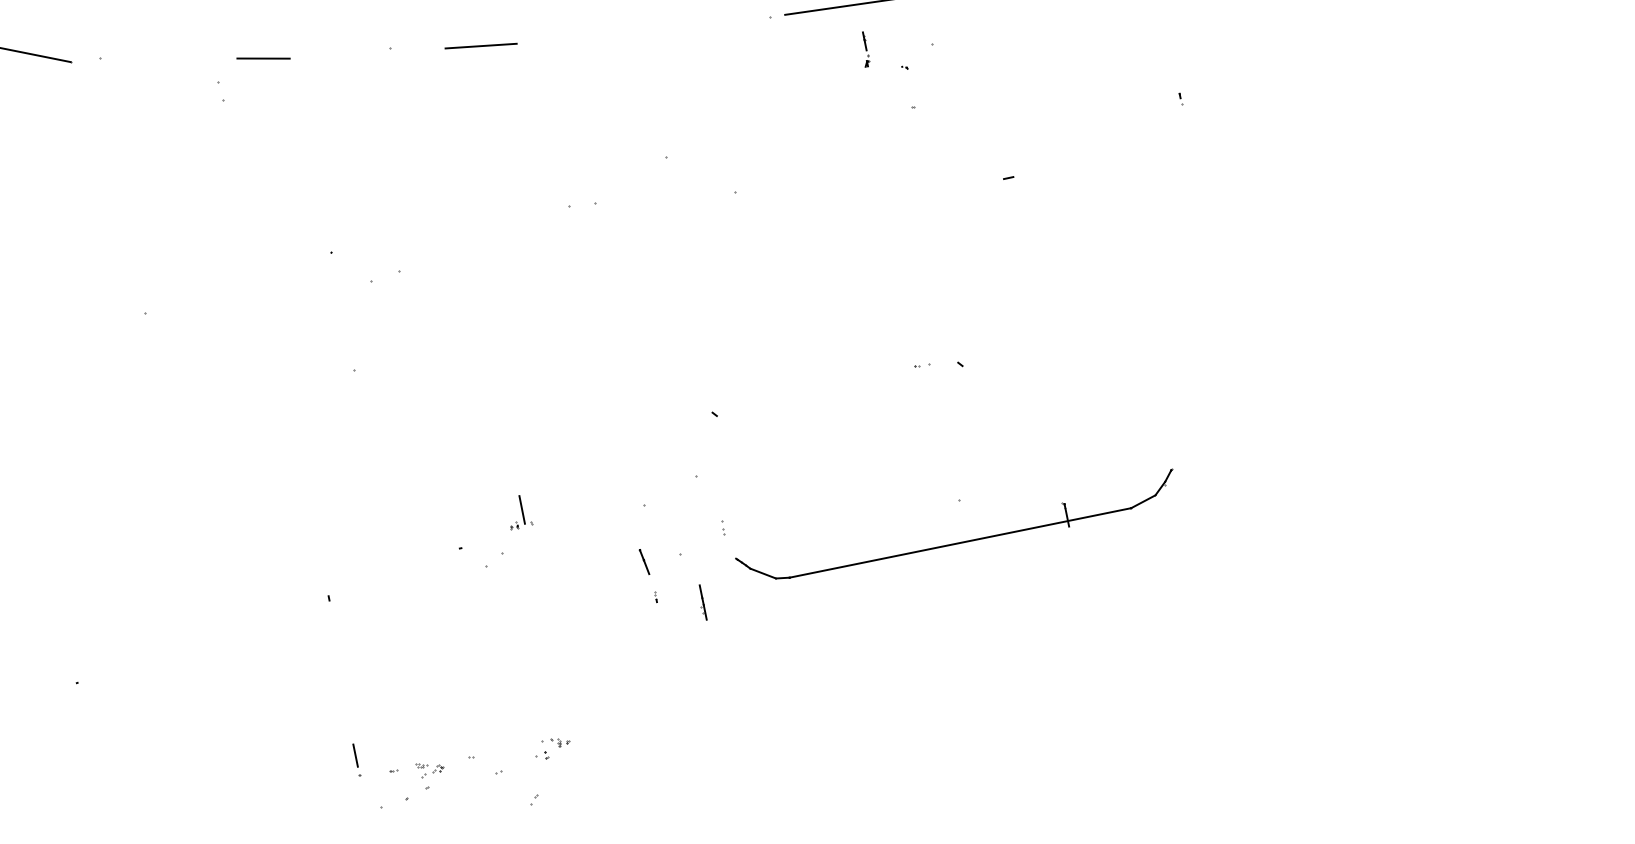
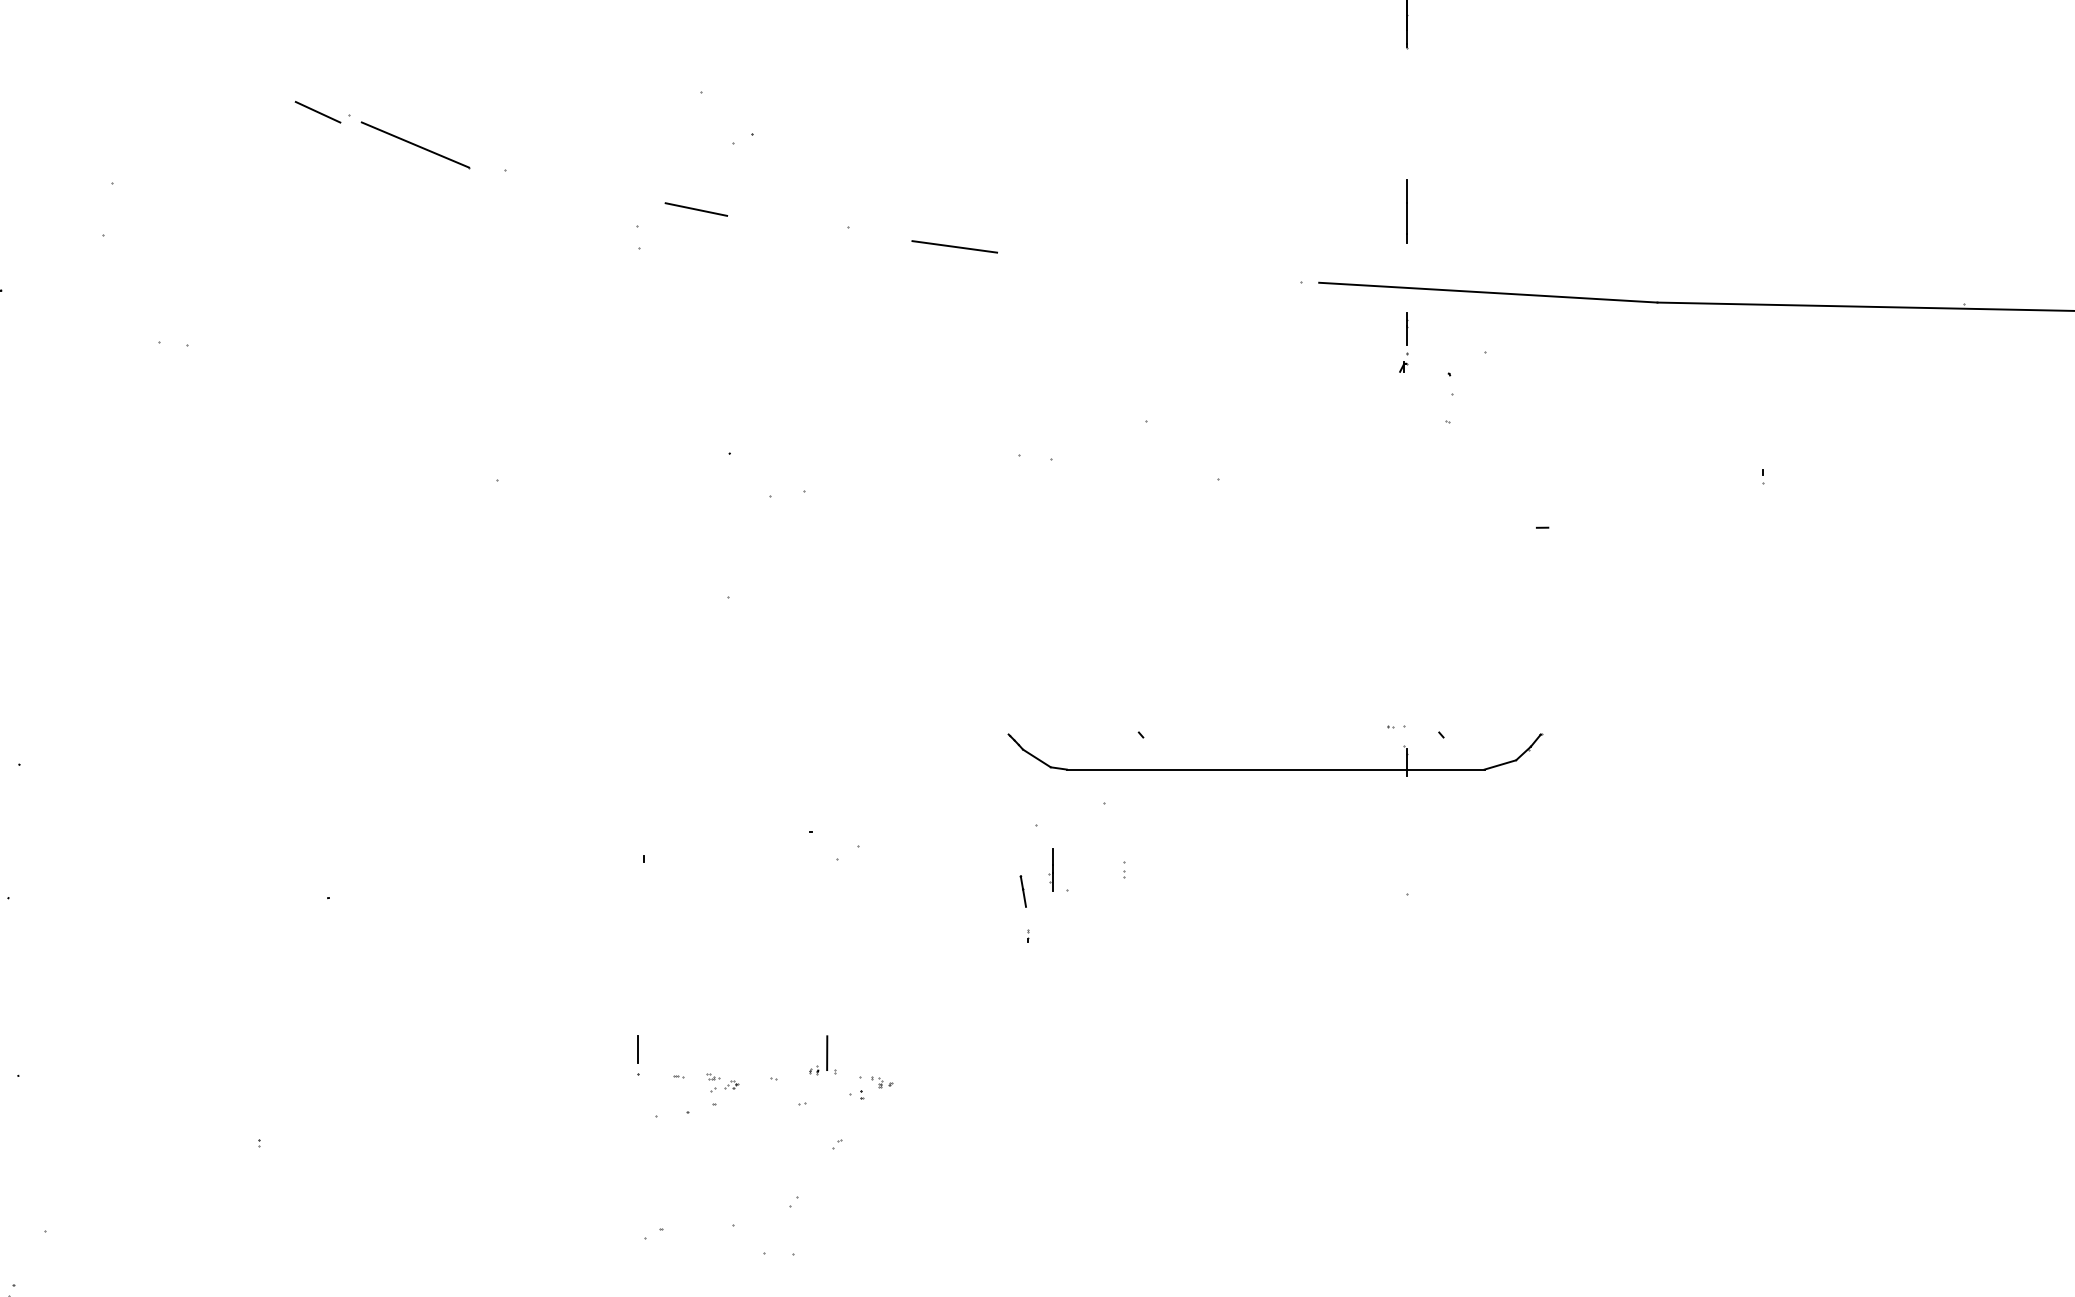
part: (864, 49) -> (1403, 342), size x1.43
part: (518, 512) -> (822, 1055), moved
part: (960, 542) -> (1275, 769), moved
part: (701, 602) -> (1050, 869), moved

